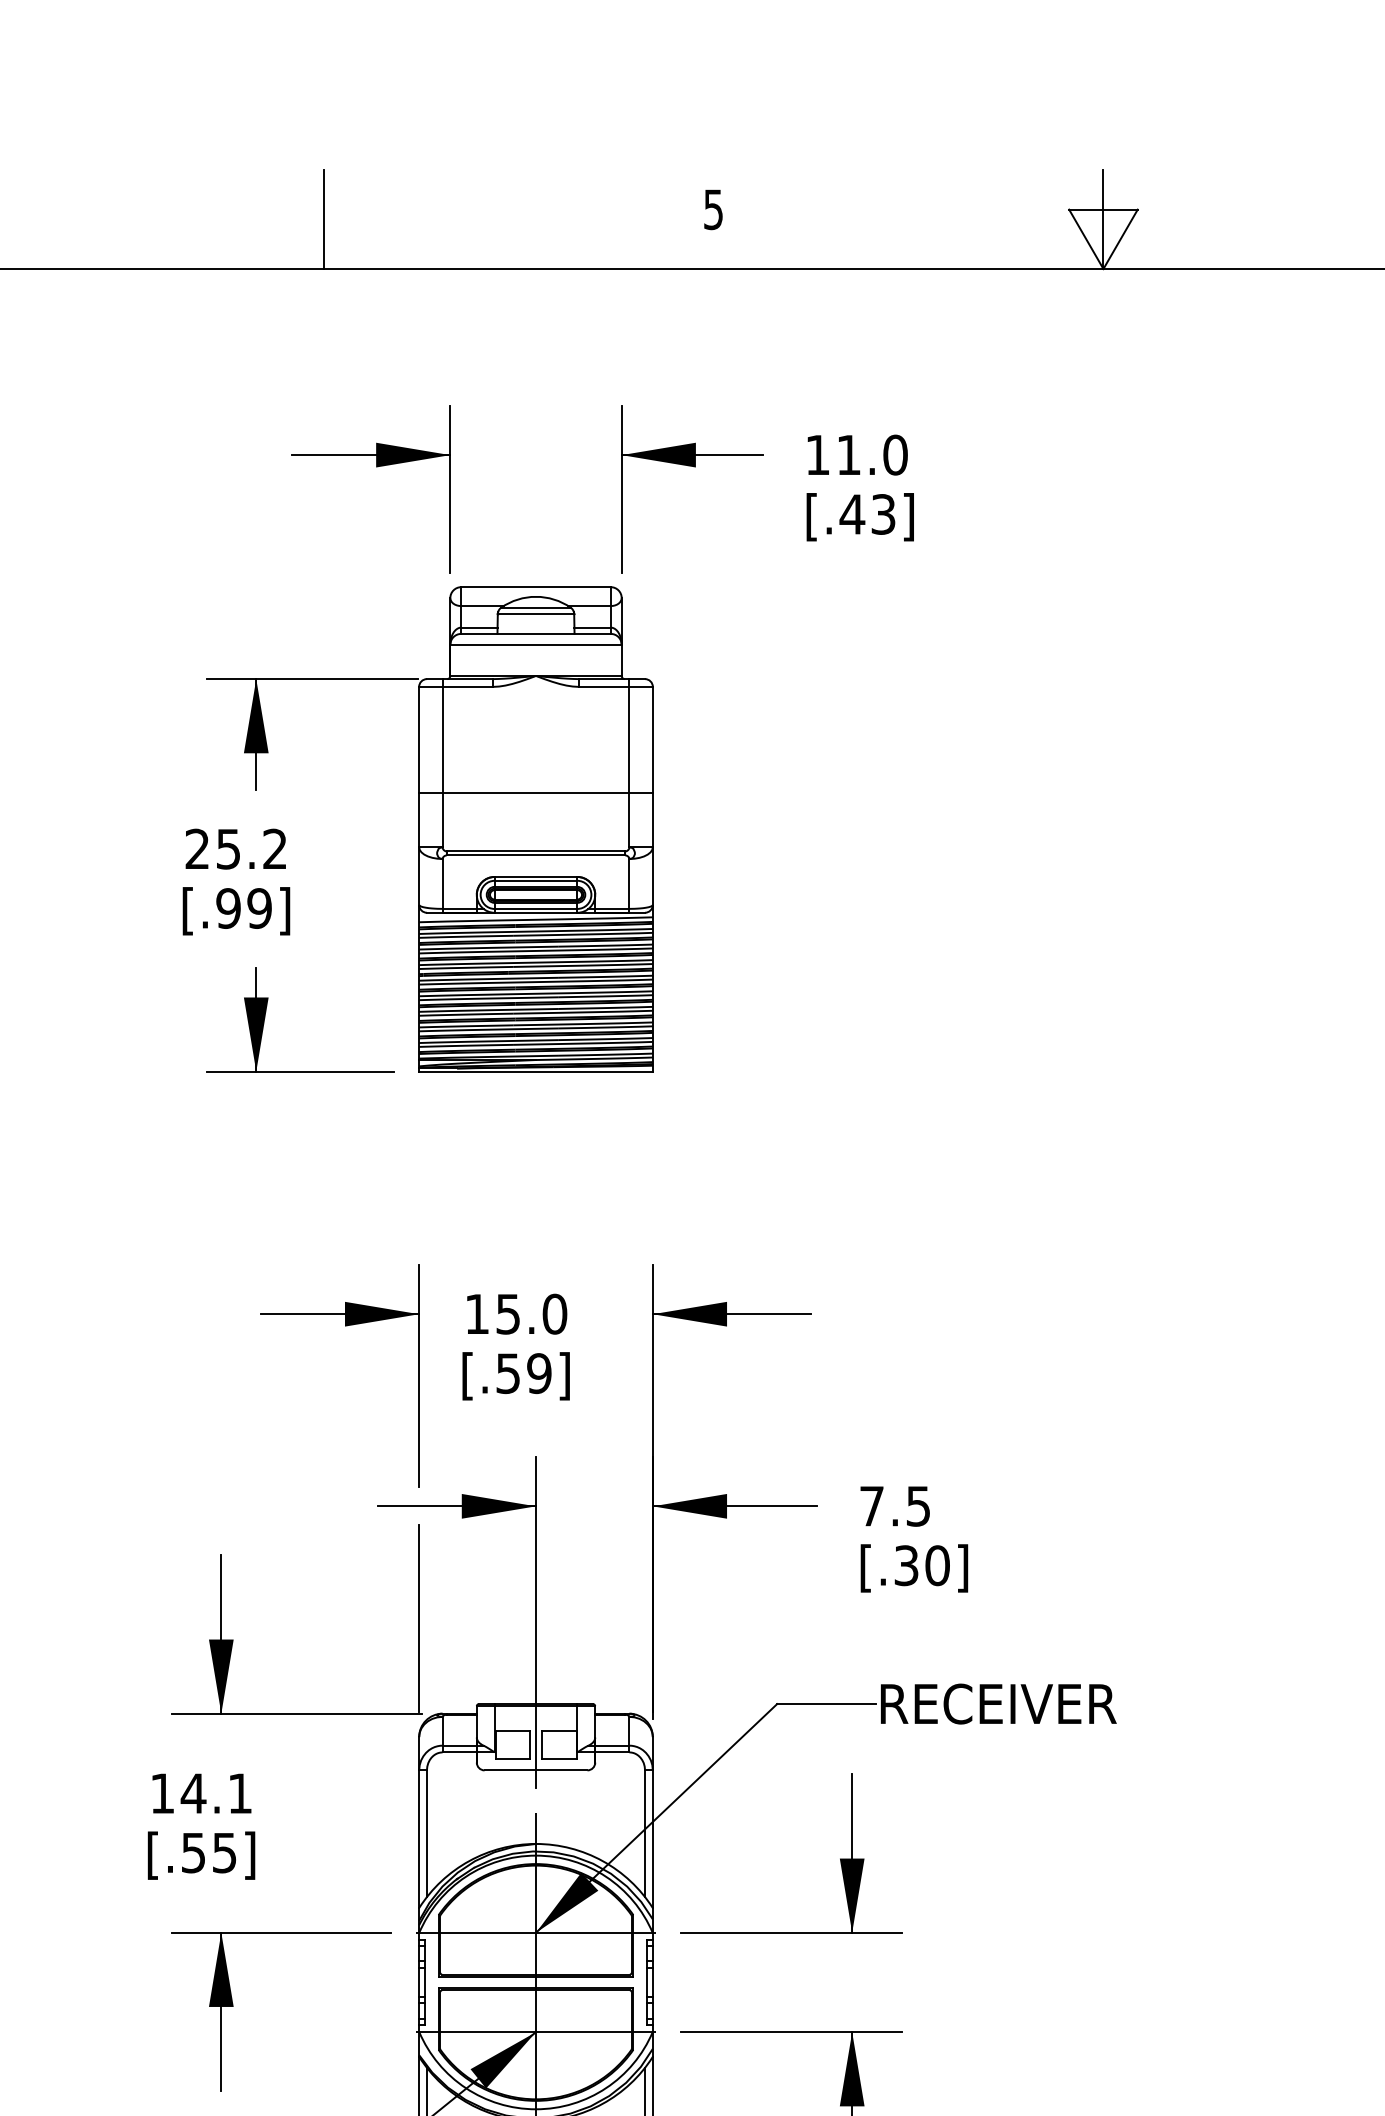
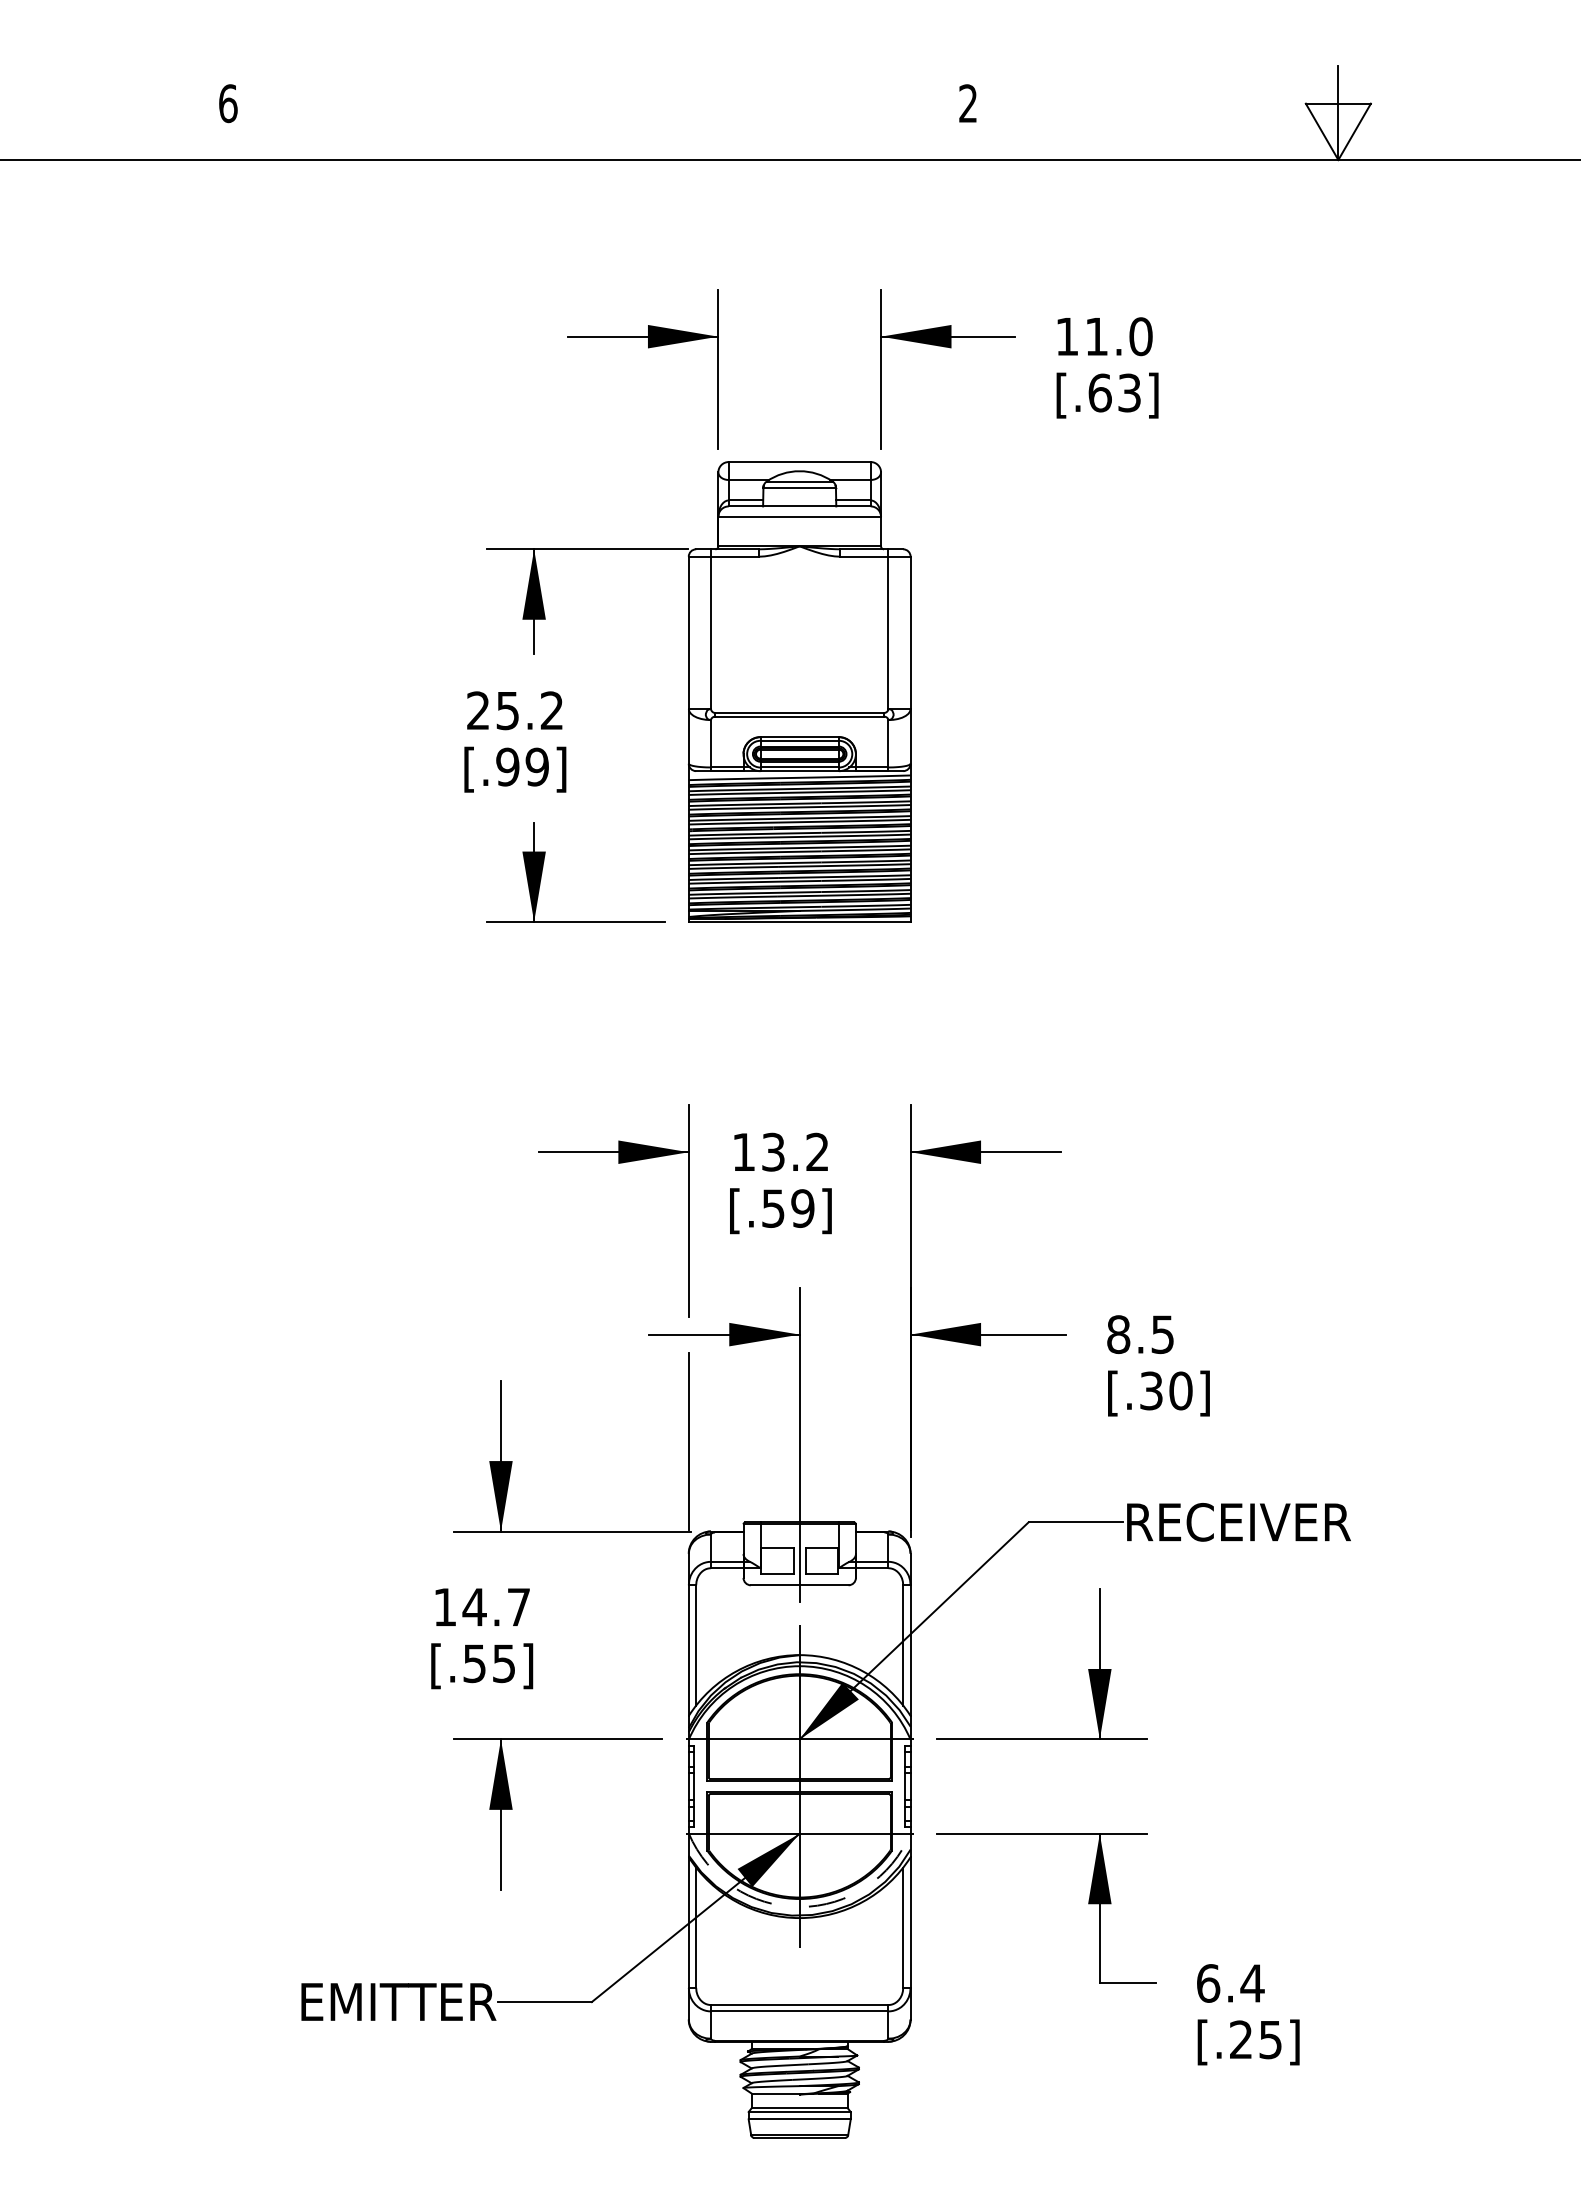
text: (712, 209) -> (967, 103), 5 -> 2
line: (324, 220) -> (598, 113), removed
text: (851, 513) -> (1099, 392), [.43] -> [.63]
line: (535, 793) -> (799, 657), removed
text: (531, 1313) -> (795, 1151), 15.0 -> 13.2
text: (871, 1506) -> (1118, 1334), 7.5 -> 8.5
text: (239, 1793) -> (518, 1607), 14.1 -> 14.7
arc: (535, 2109) -> (799, 1907), solid -> dashed

